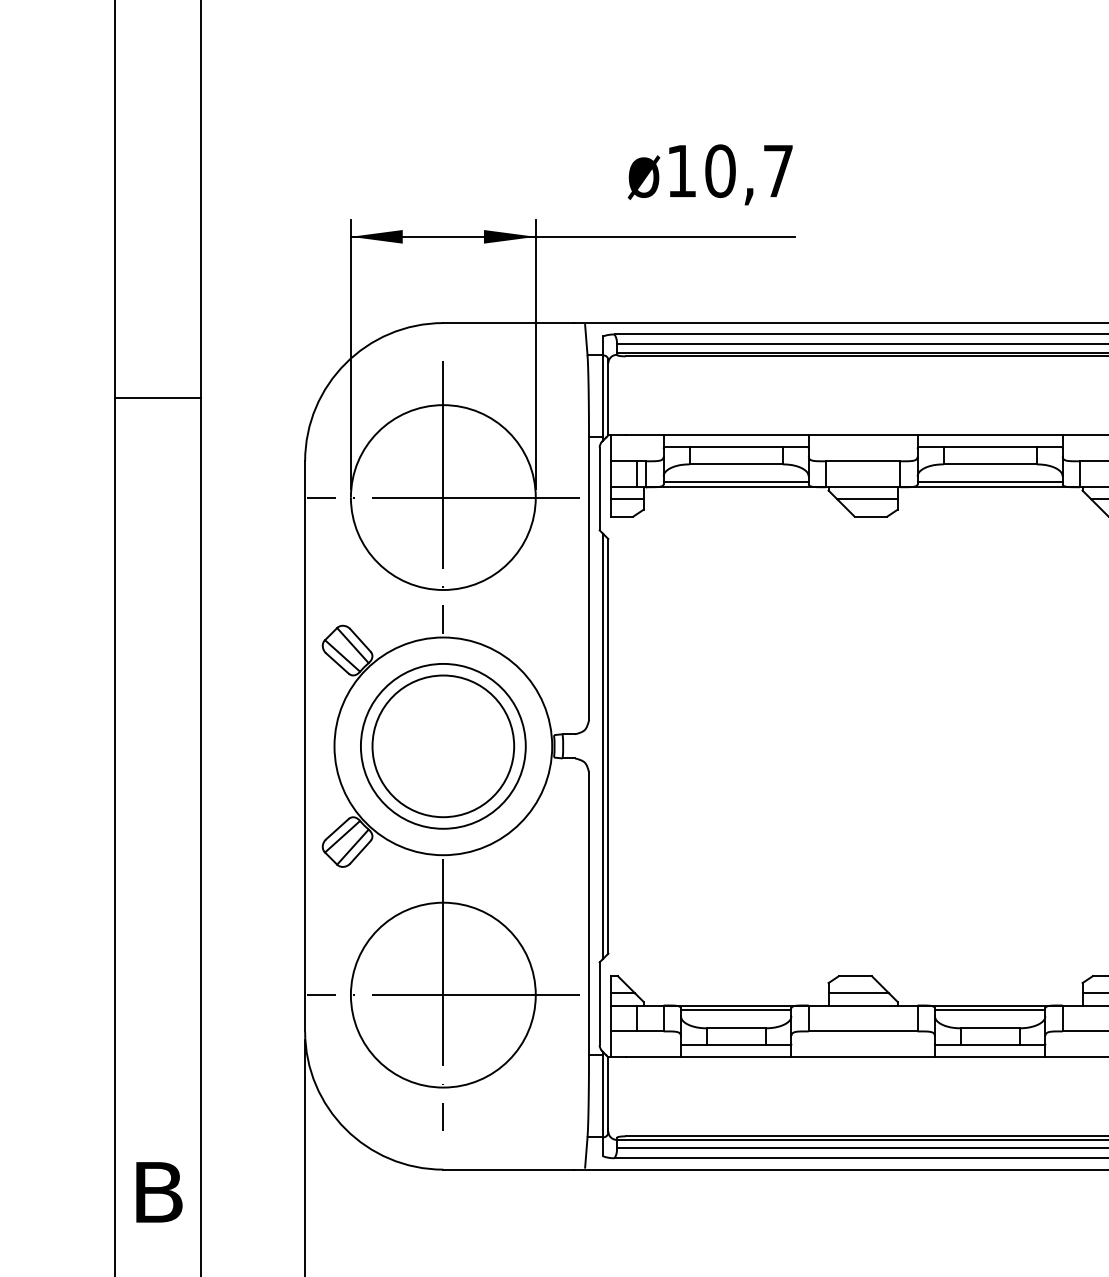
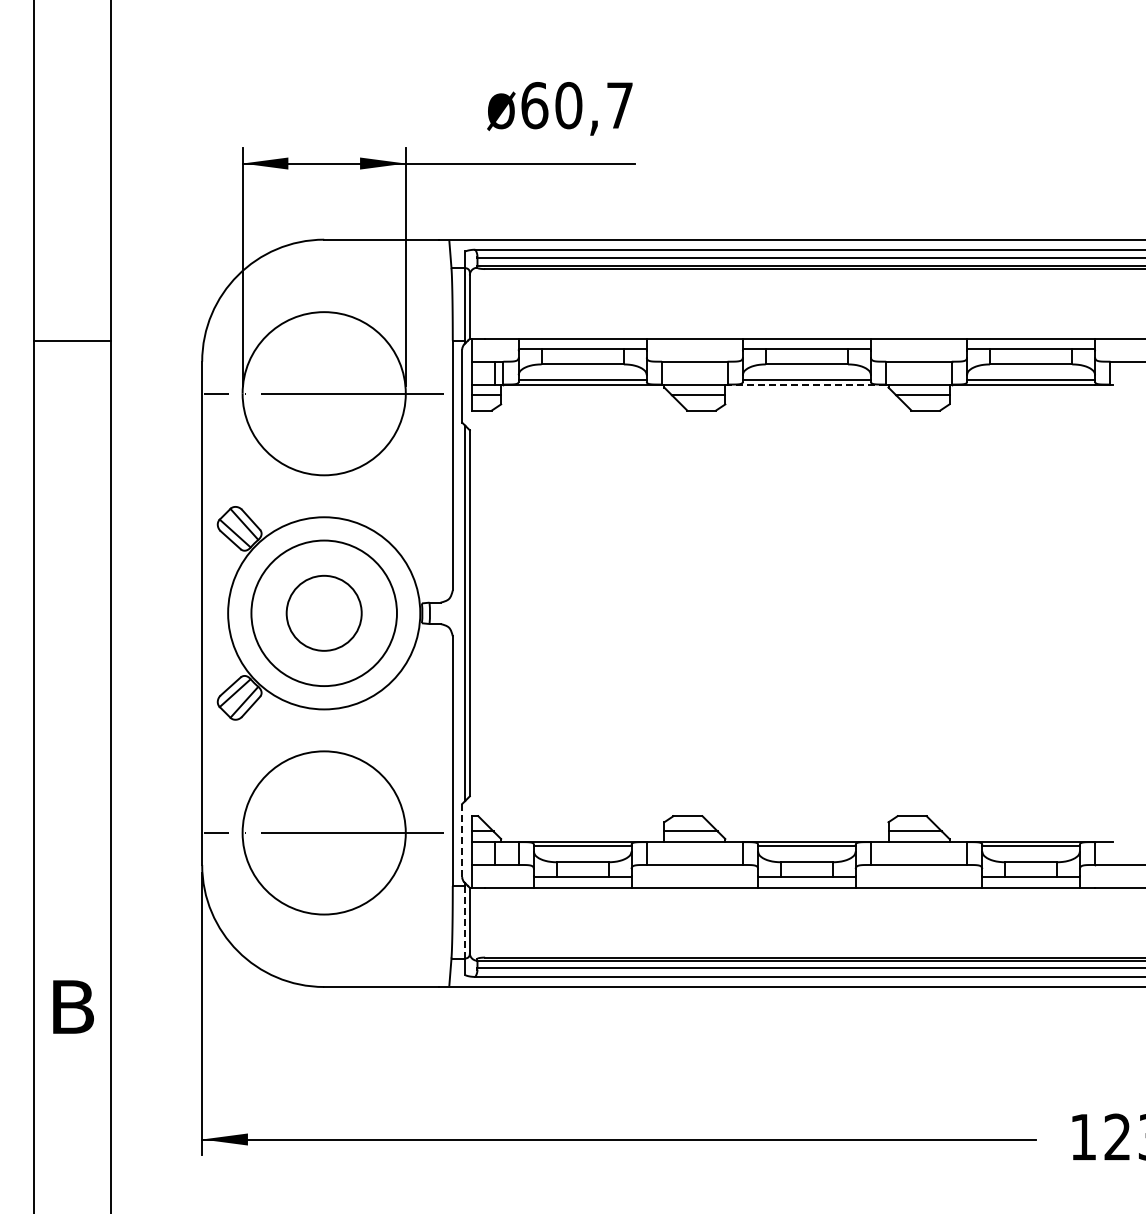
text: (681, 171) -> (534, 105), 10,7 -> 60,7
line: (158, 397) -> (72, 340), moved
line: (989, 487) -> (806, 384), solid -> dashed
line: (443, 497) -> (324, 393), removed
circle: (442, 745) -> (323, 612), size x0.6
line: (443, 994) -> (324, 832), removed
line: (600, 1003) -> (462, 840), solid -> dashed
line: (603, 1096) -> (465, 922), solid -> dashed

